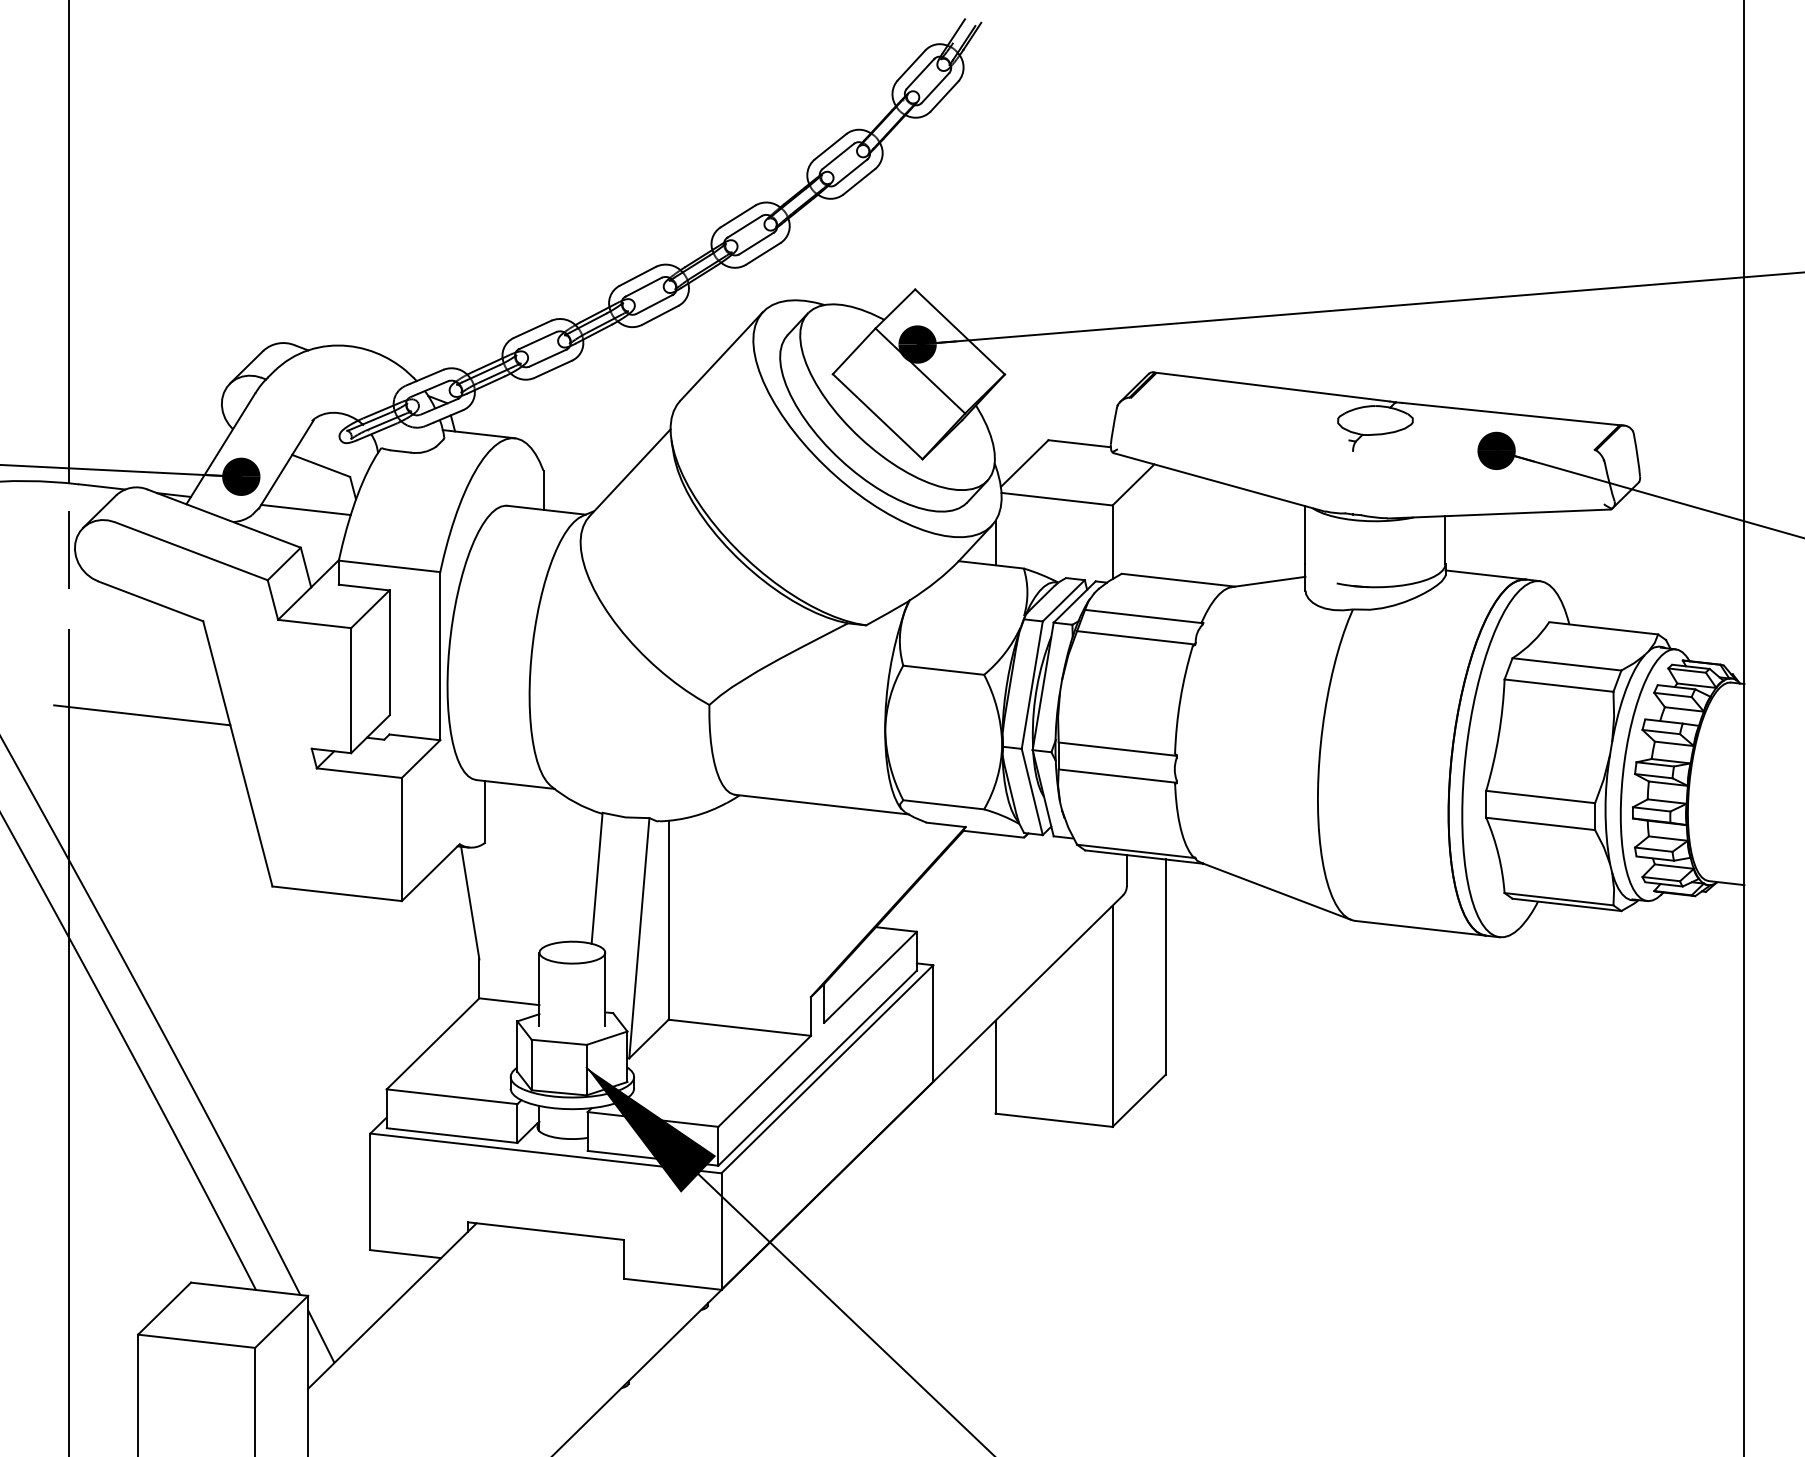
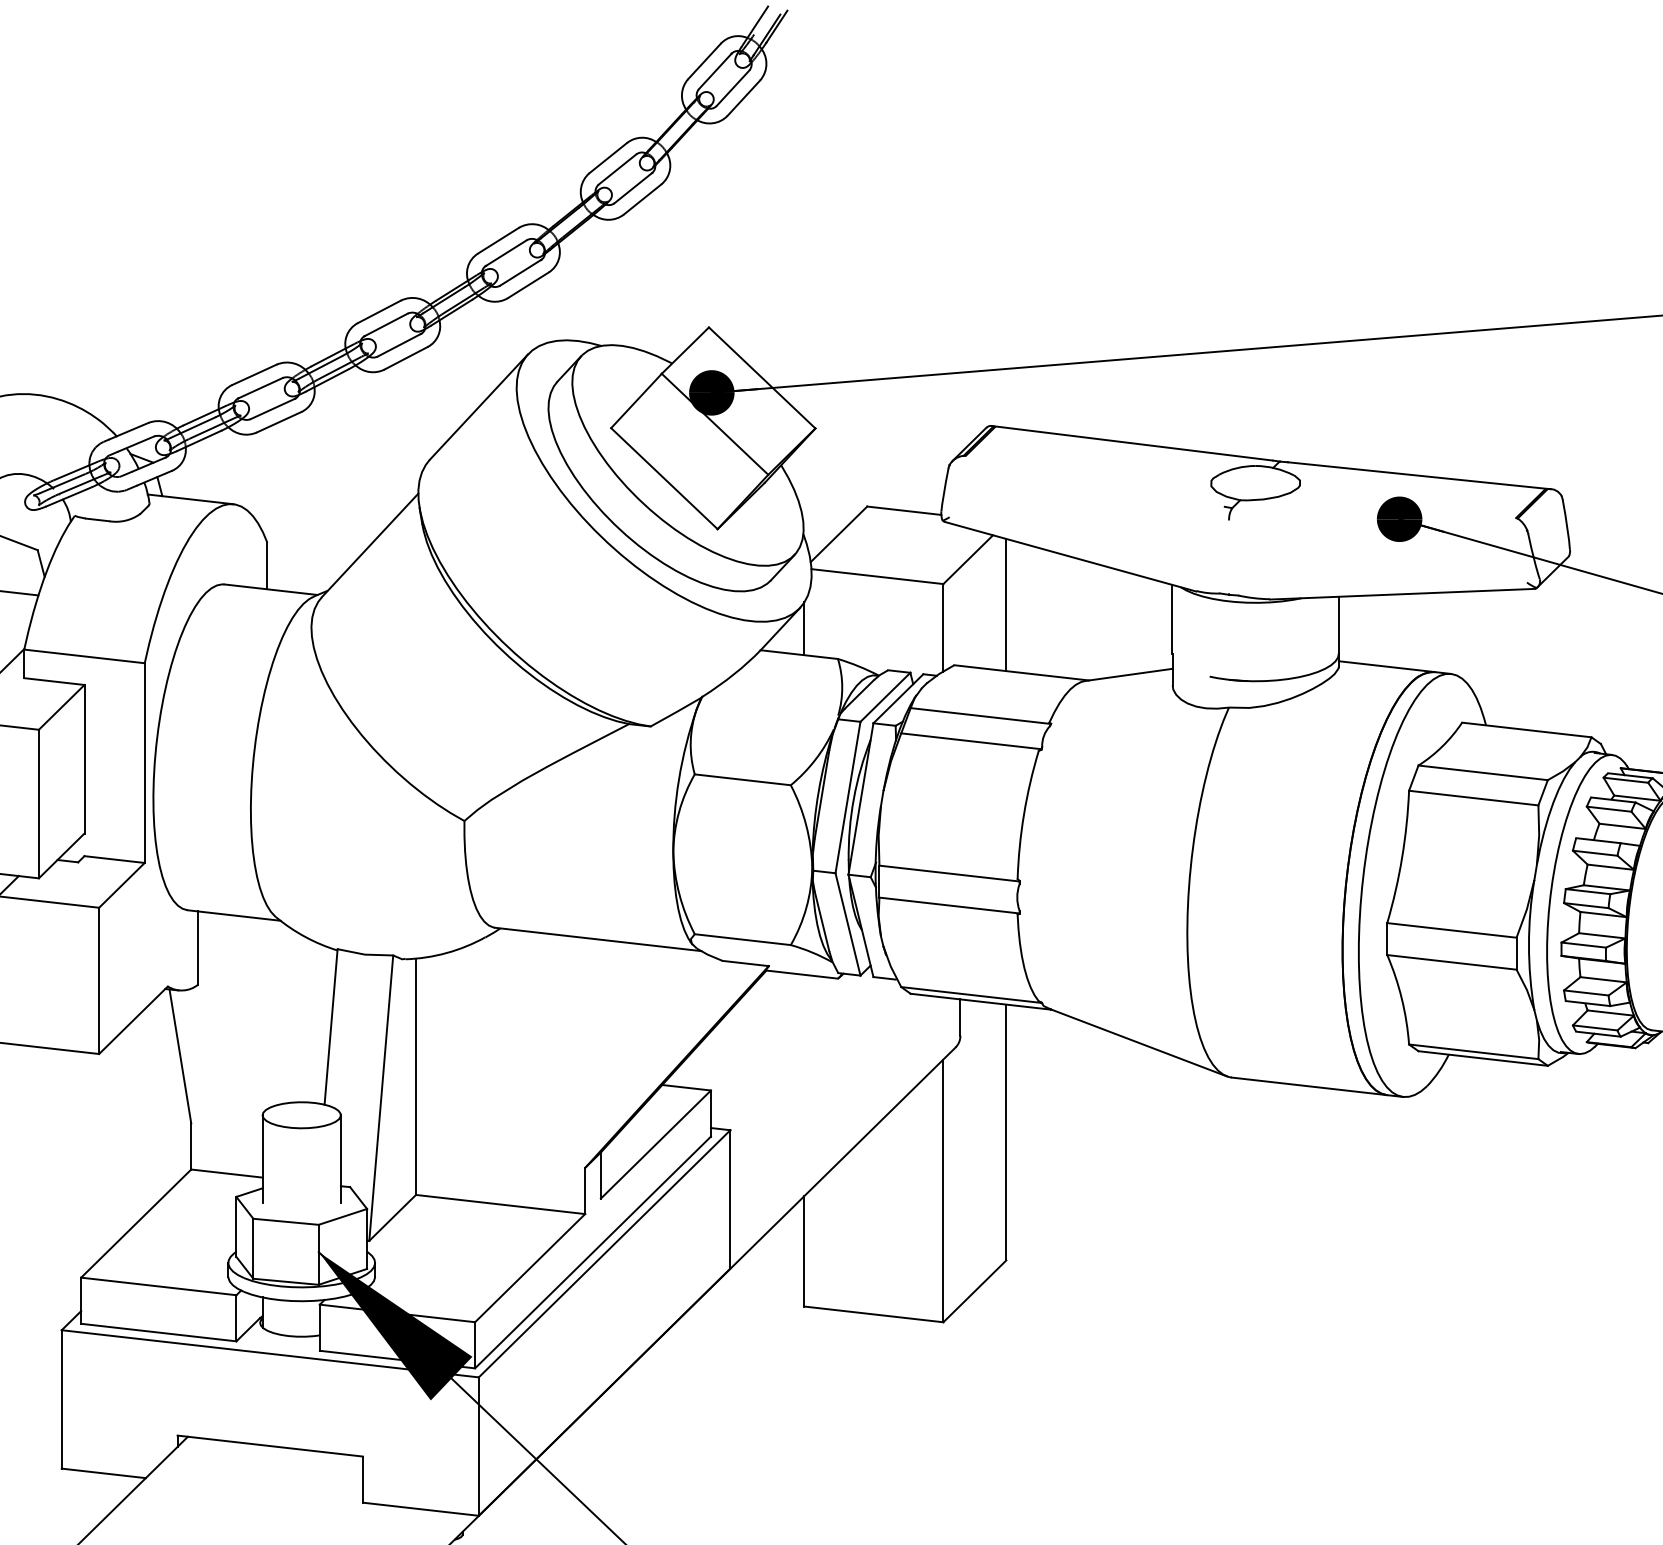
line: (1165, 522) -> (1006, 604), added

